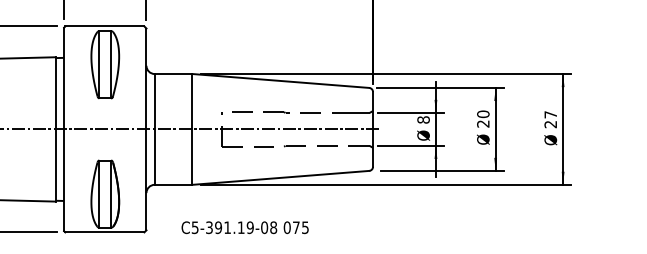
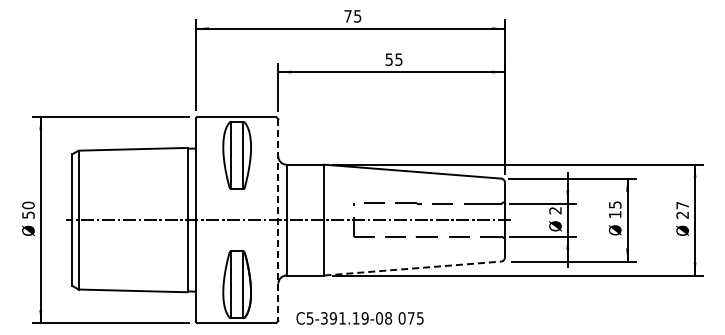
text: (482, 118) -> (614, 209), 20 -> 15
text: (423, 119) -> (555, 210), 8 -> 2
line: (146, 129) -> (278, 220), solid -> dashed
line: (280, 177) -> (412, 268), solid -> dashed
text: (244, 227) -> (359, 318), moved

